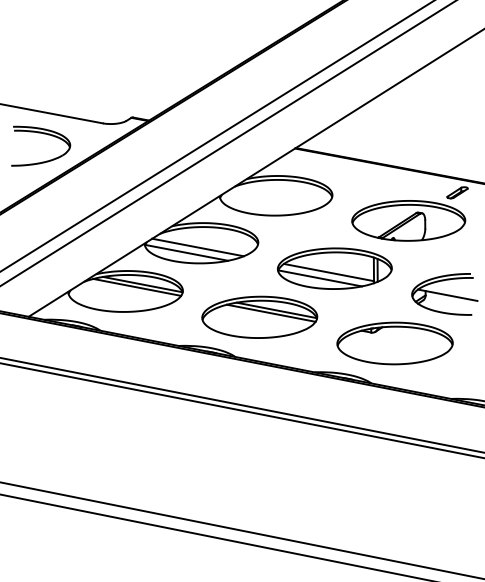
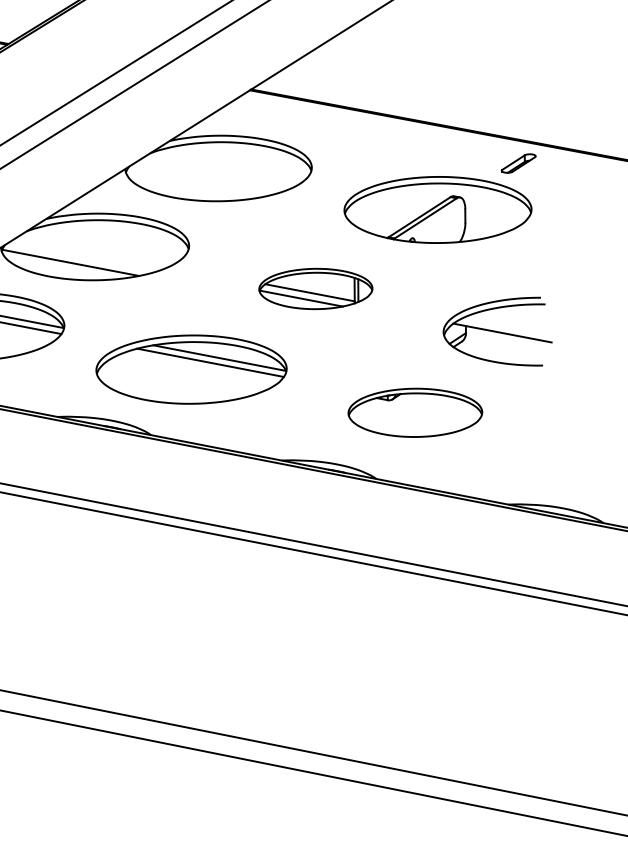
line: (197, 247) -> (88, 254), removed
part: (334, 268) -> (315, 288), size x0.6
part: (394, 343) -> (414, 412), size x0.7

